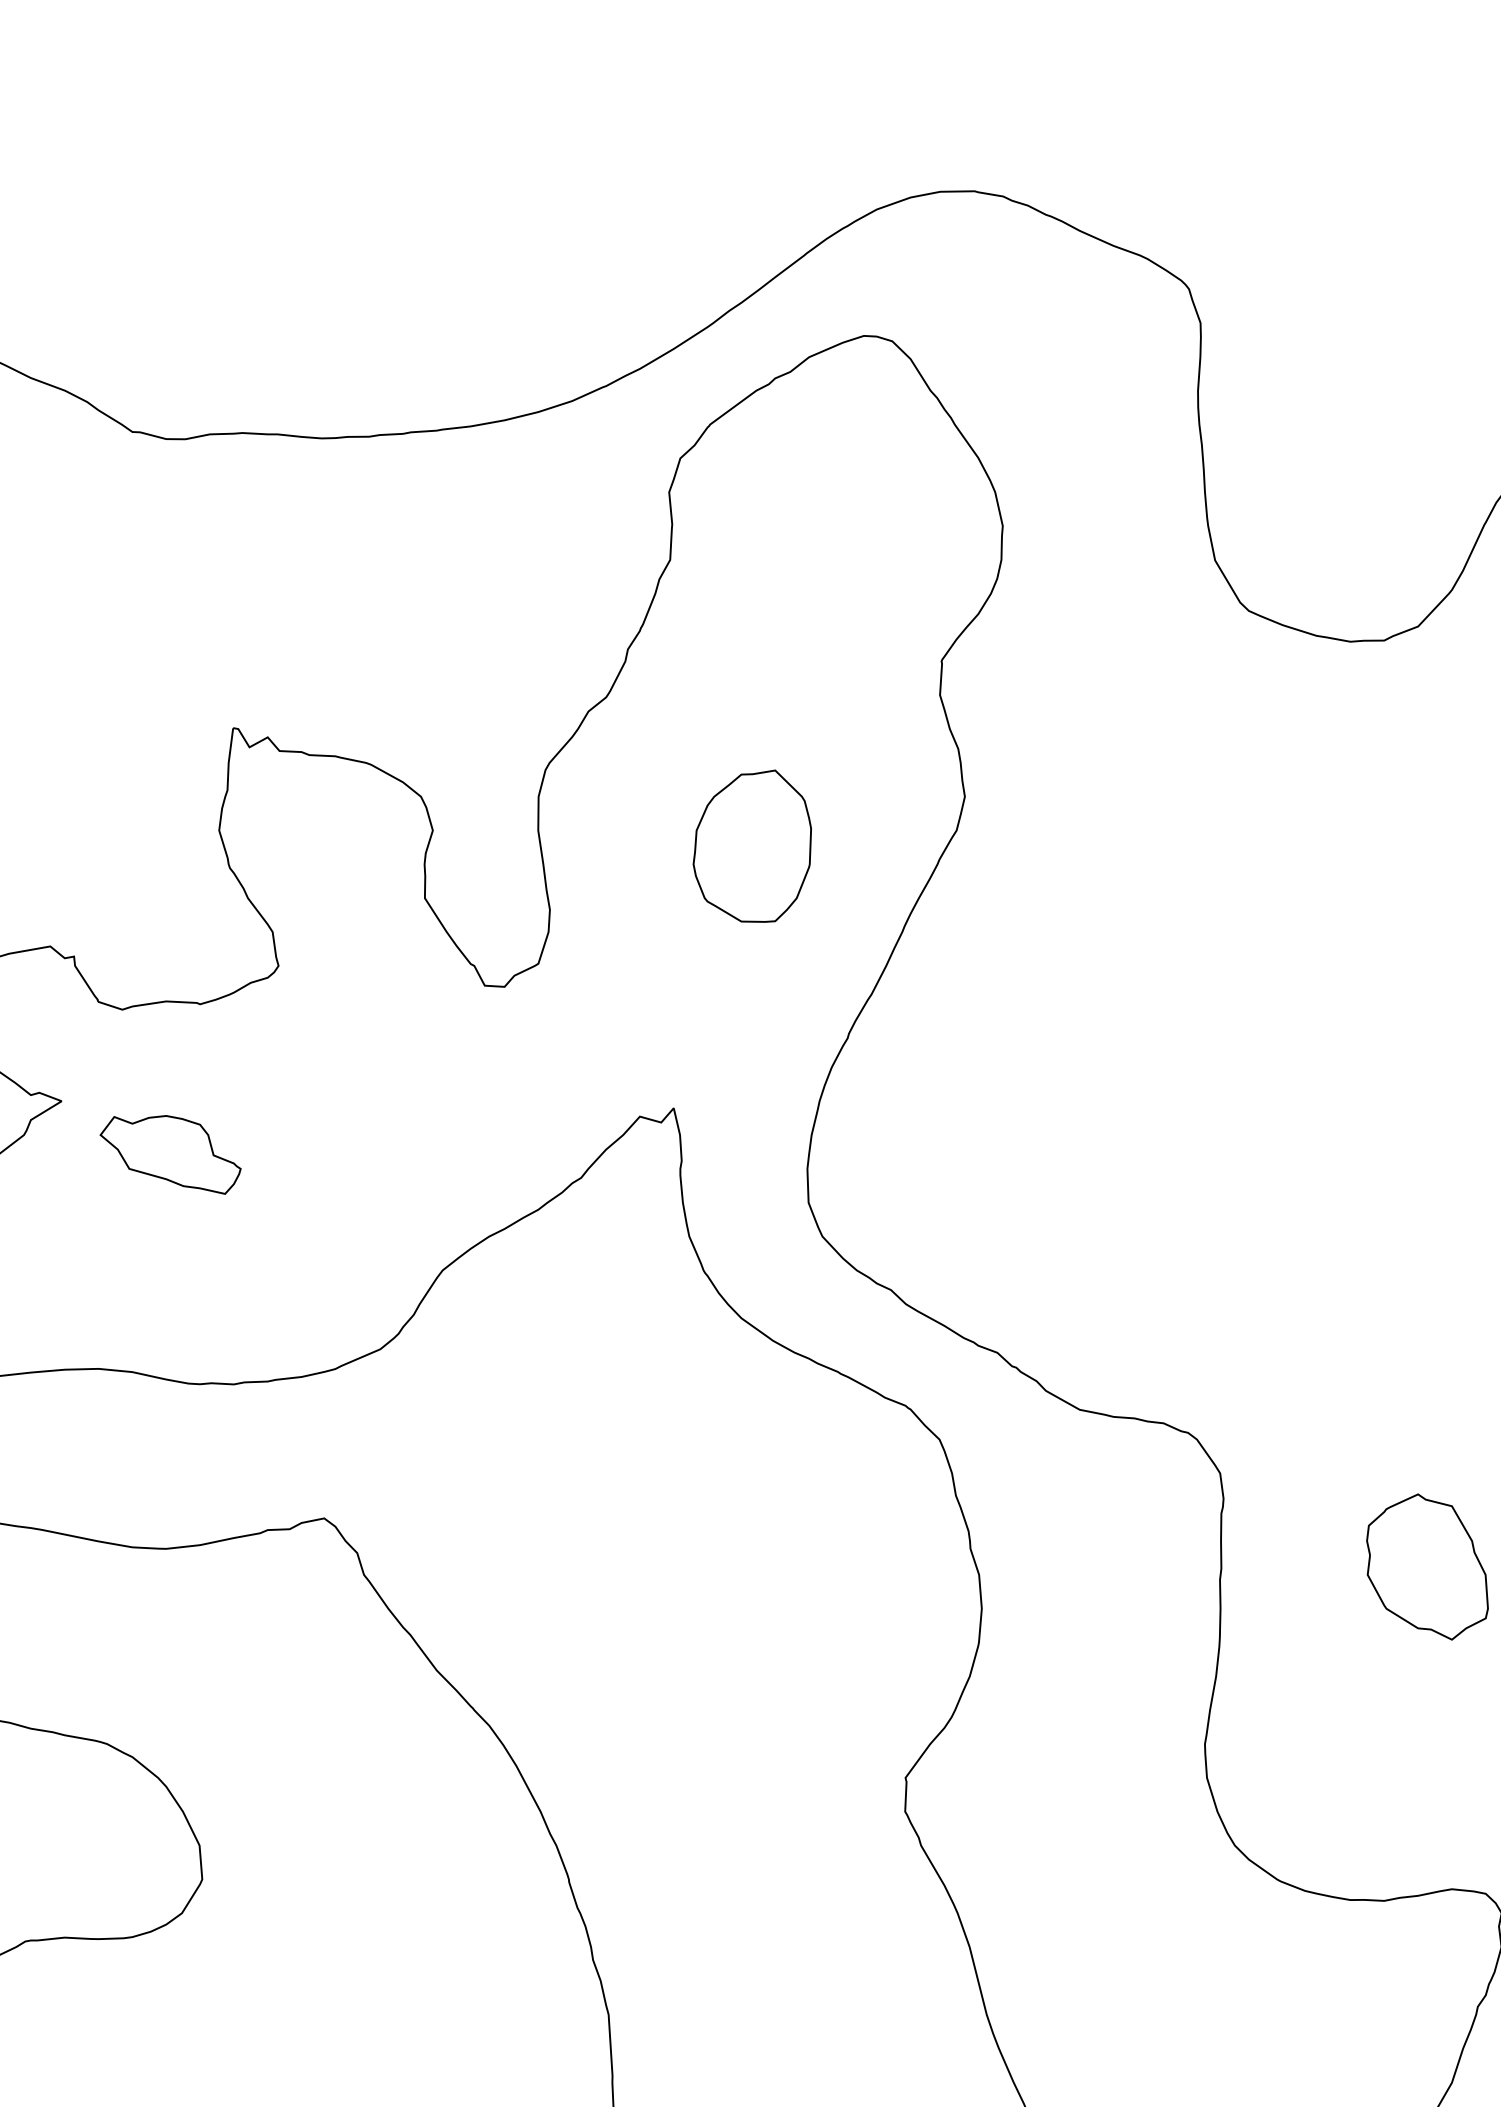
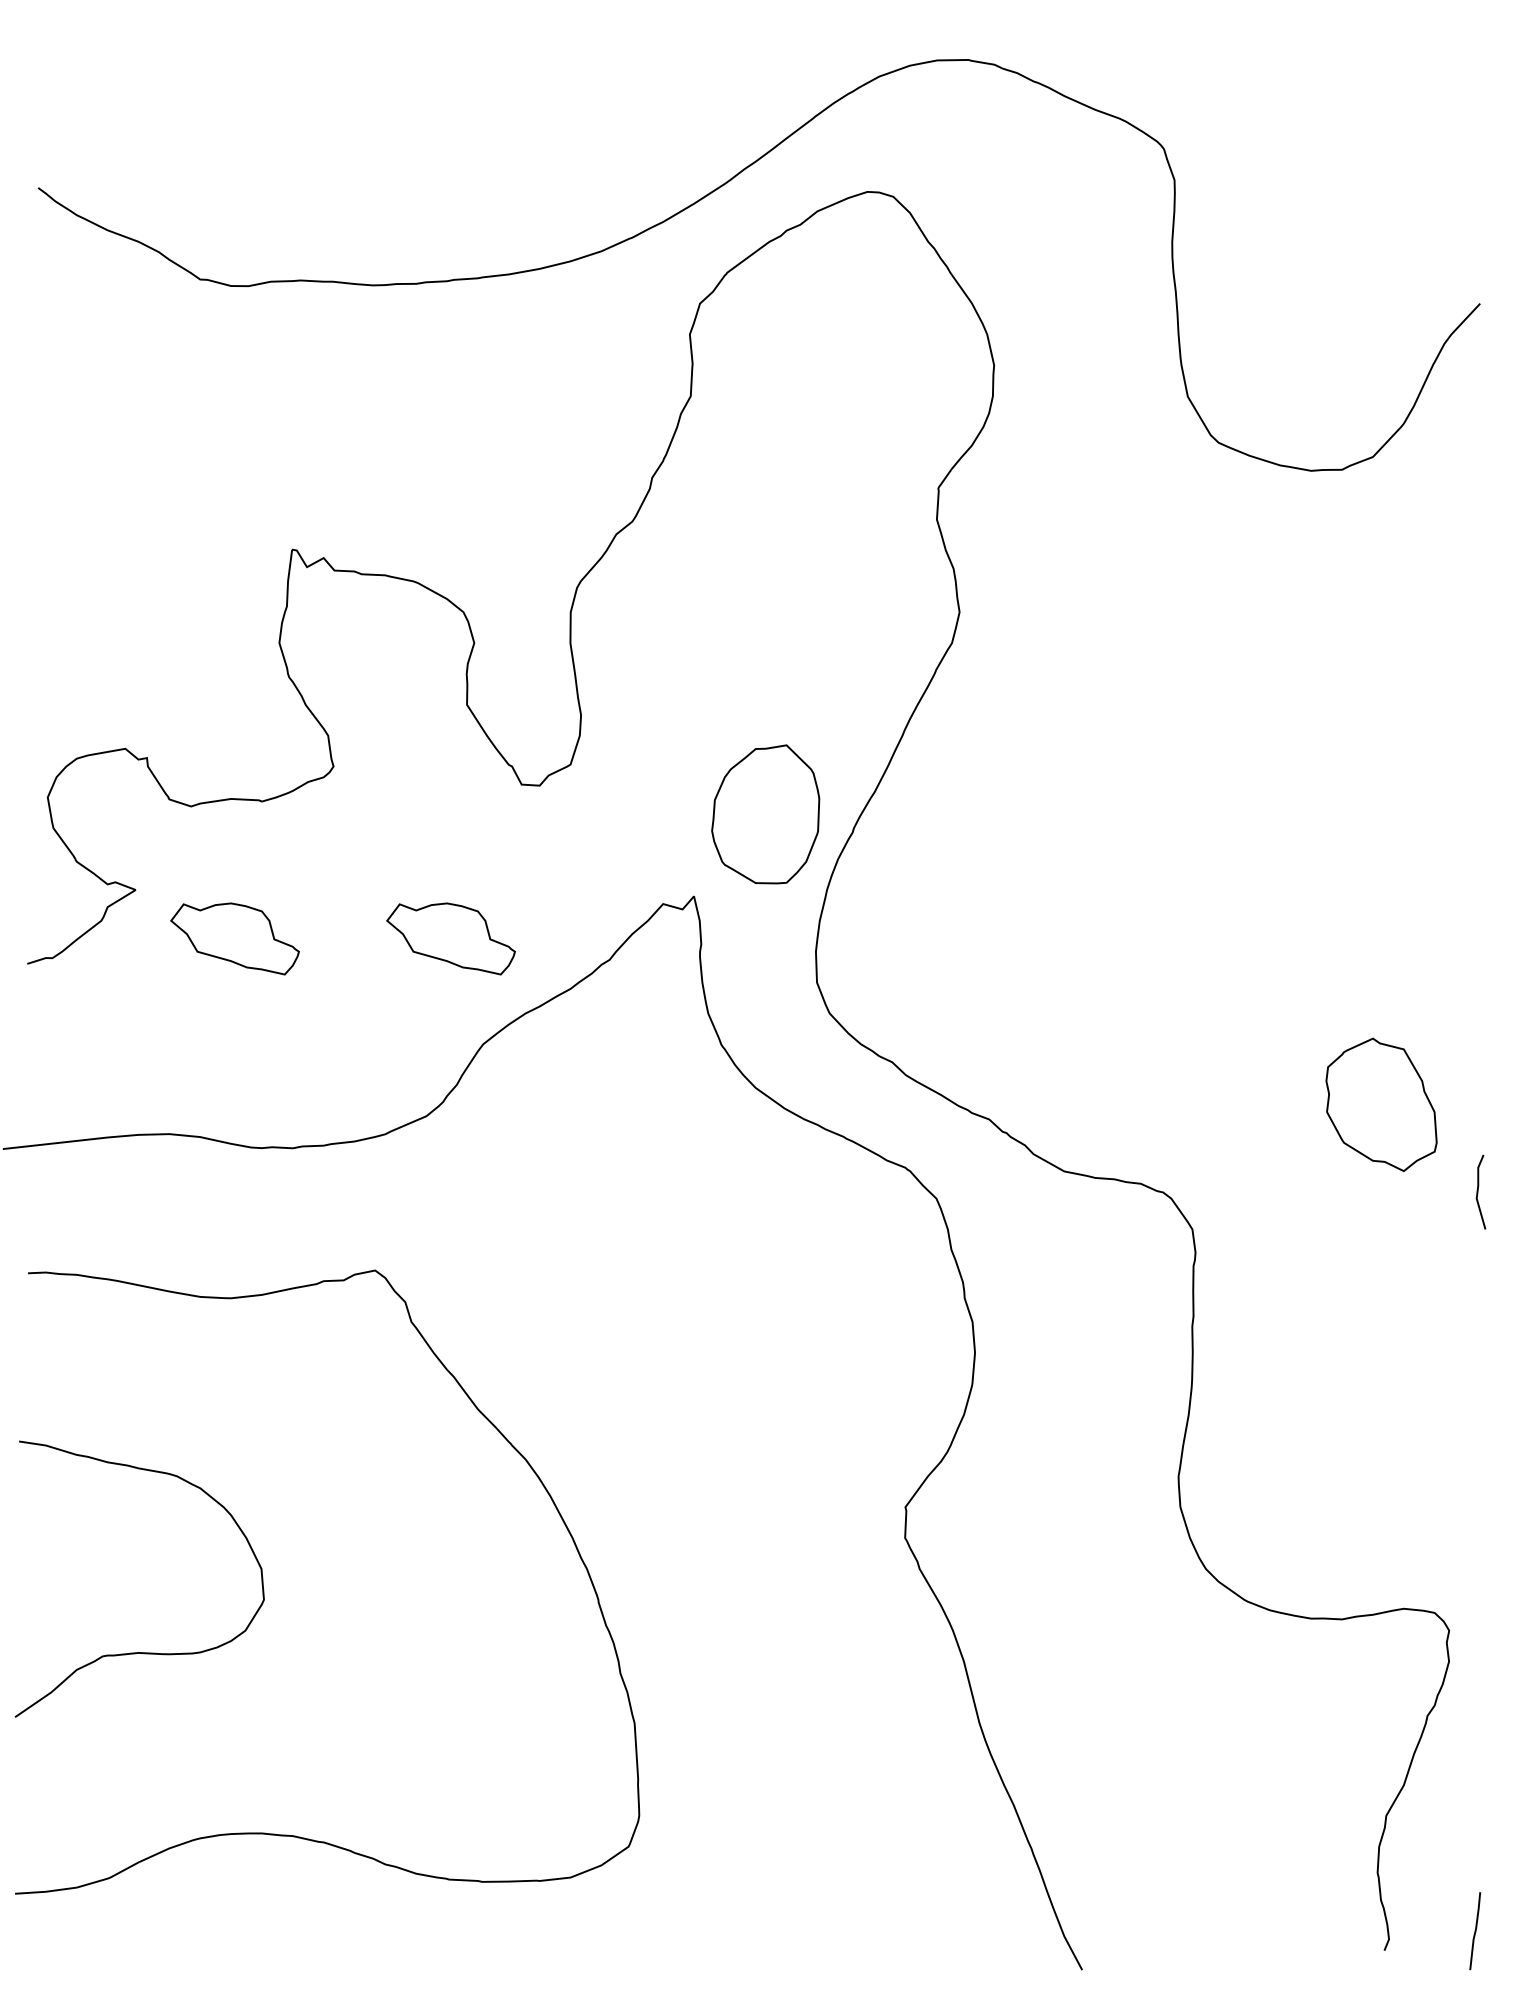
part: (752, 846) -> (765, 814), moved
part: (406, 1154) -> (450, 938), added
part: (1427, 1566) -> (1381, 1104), moved

